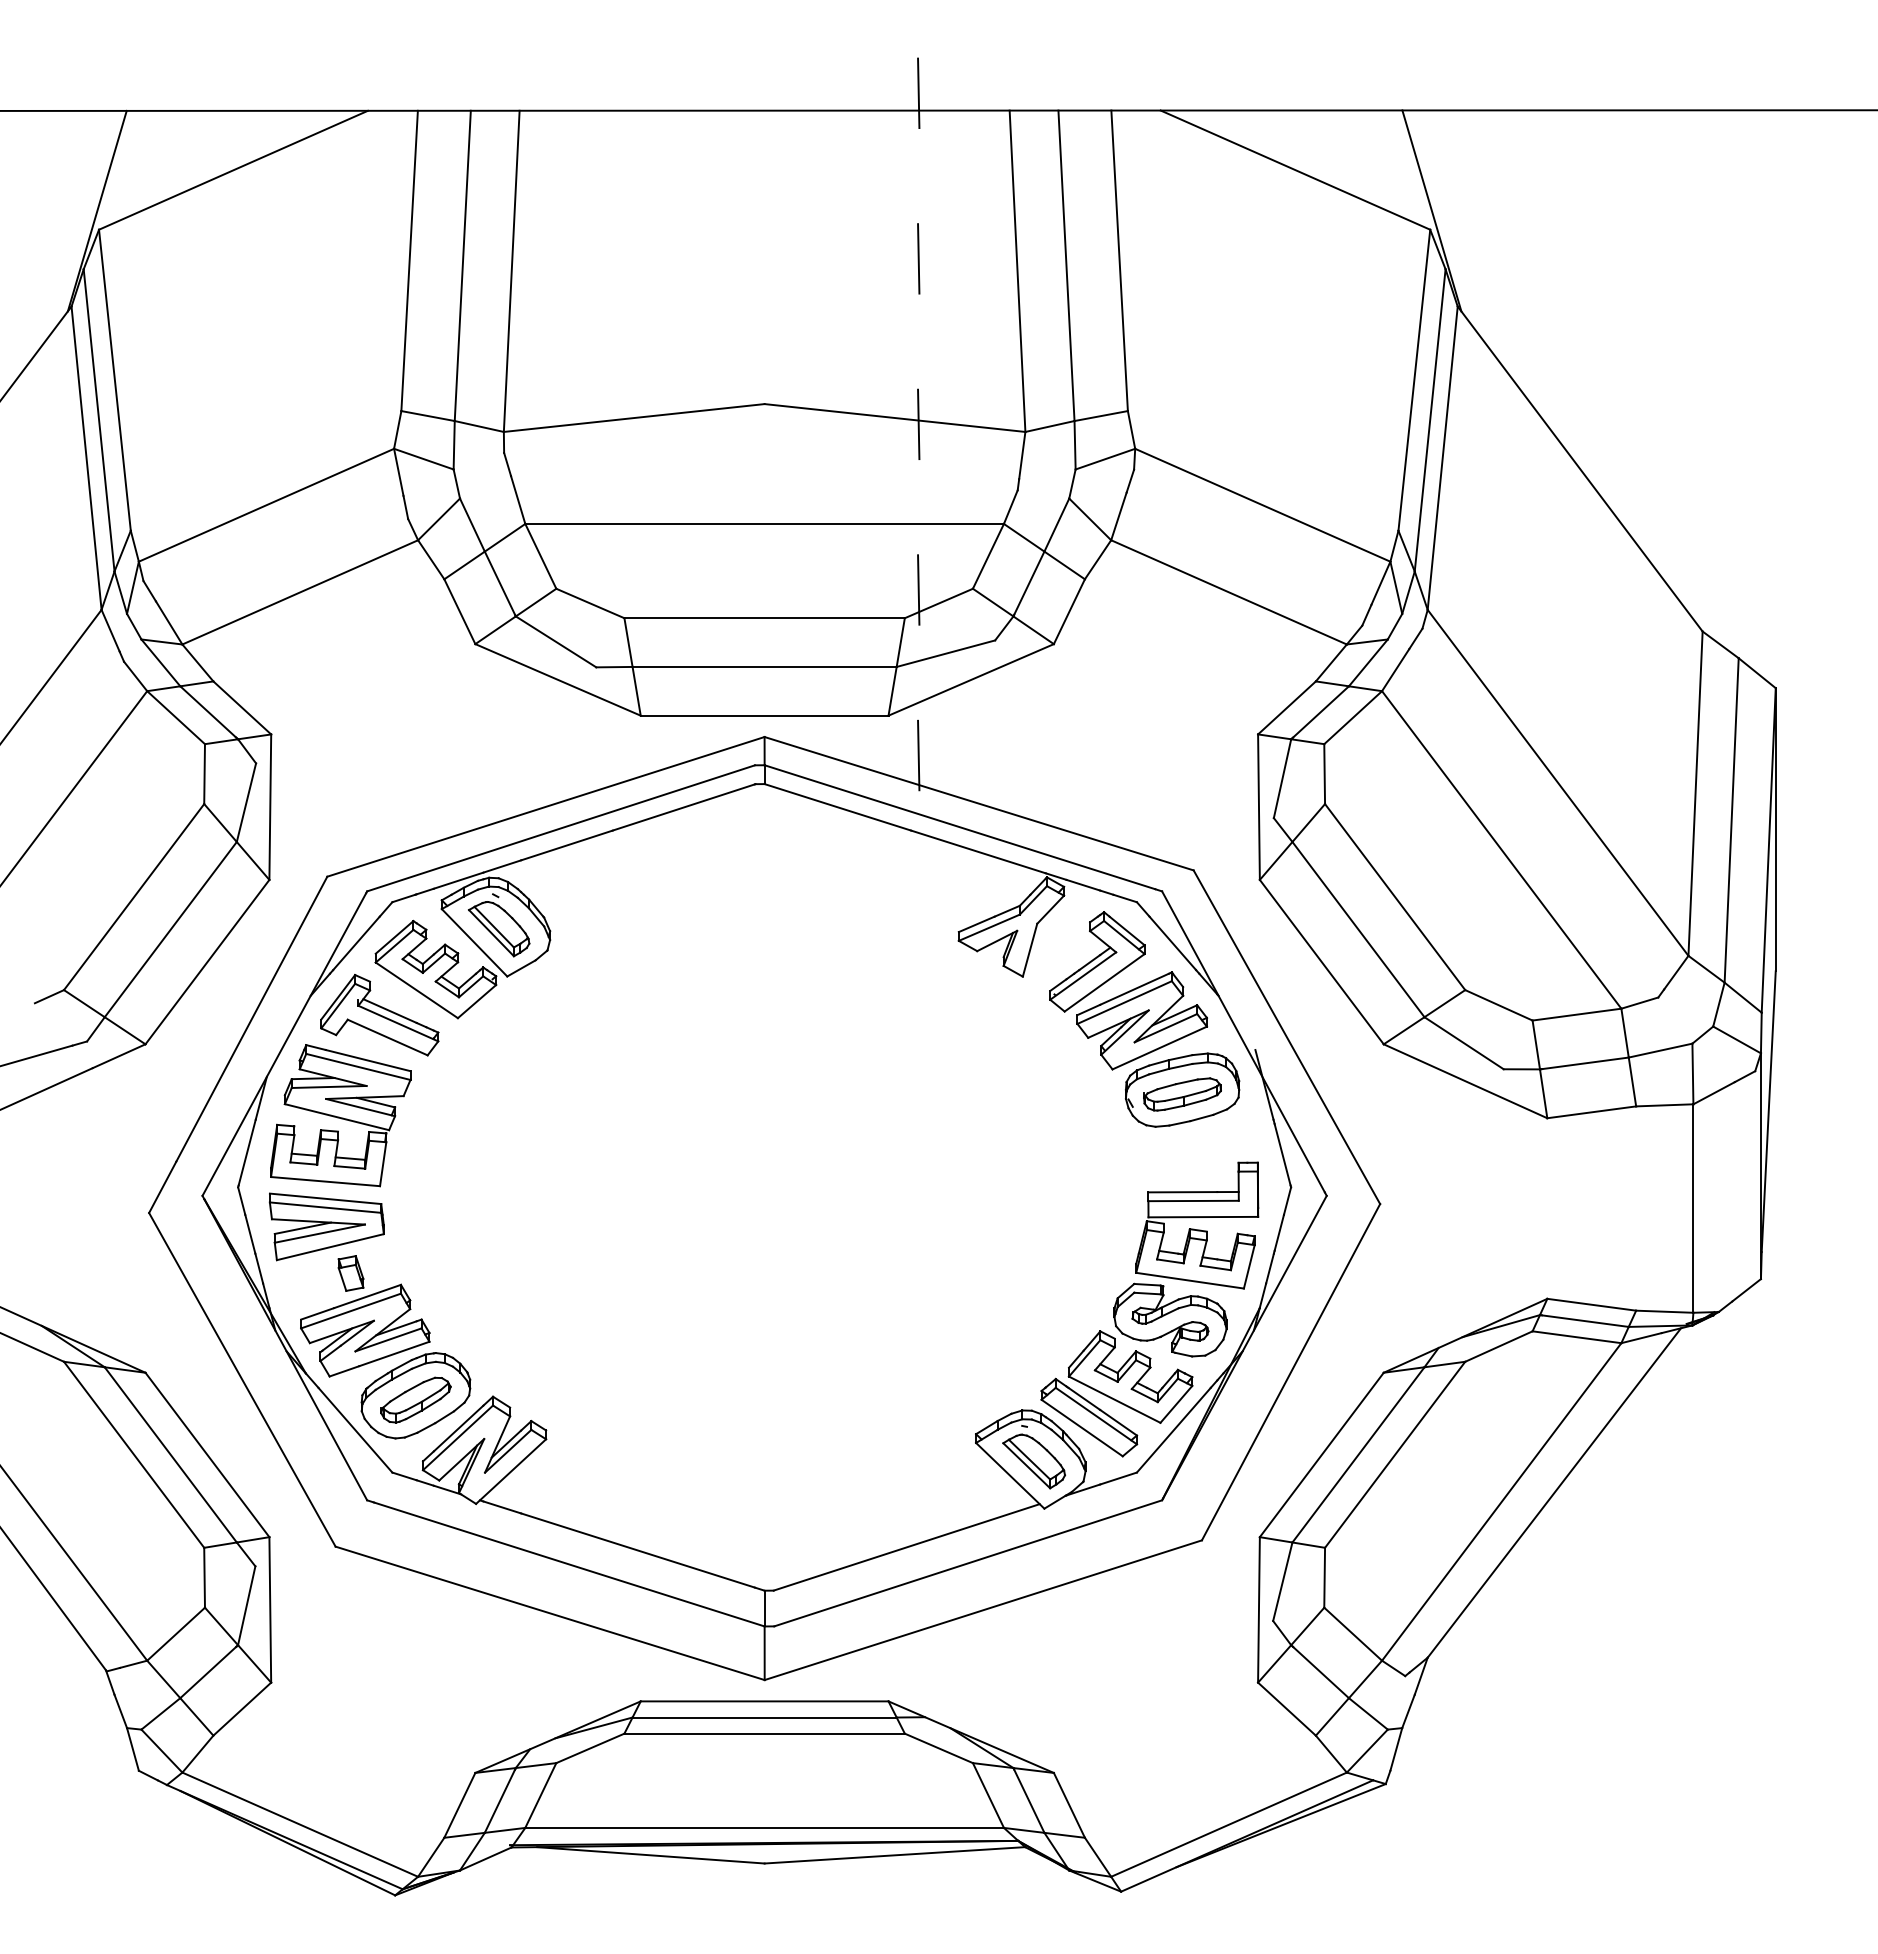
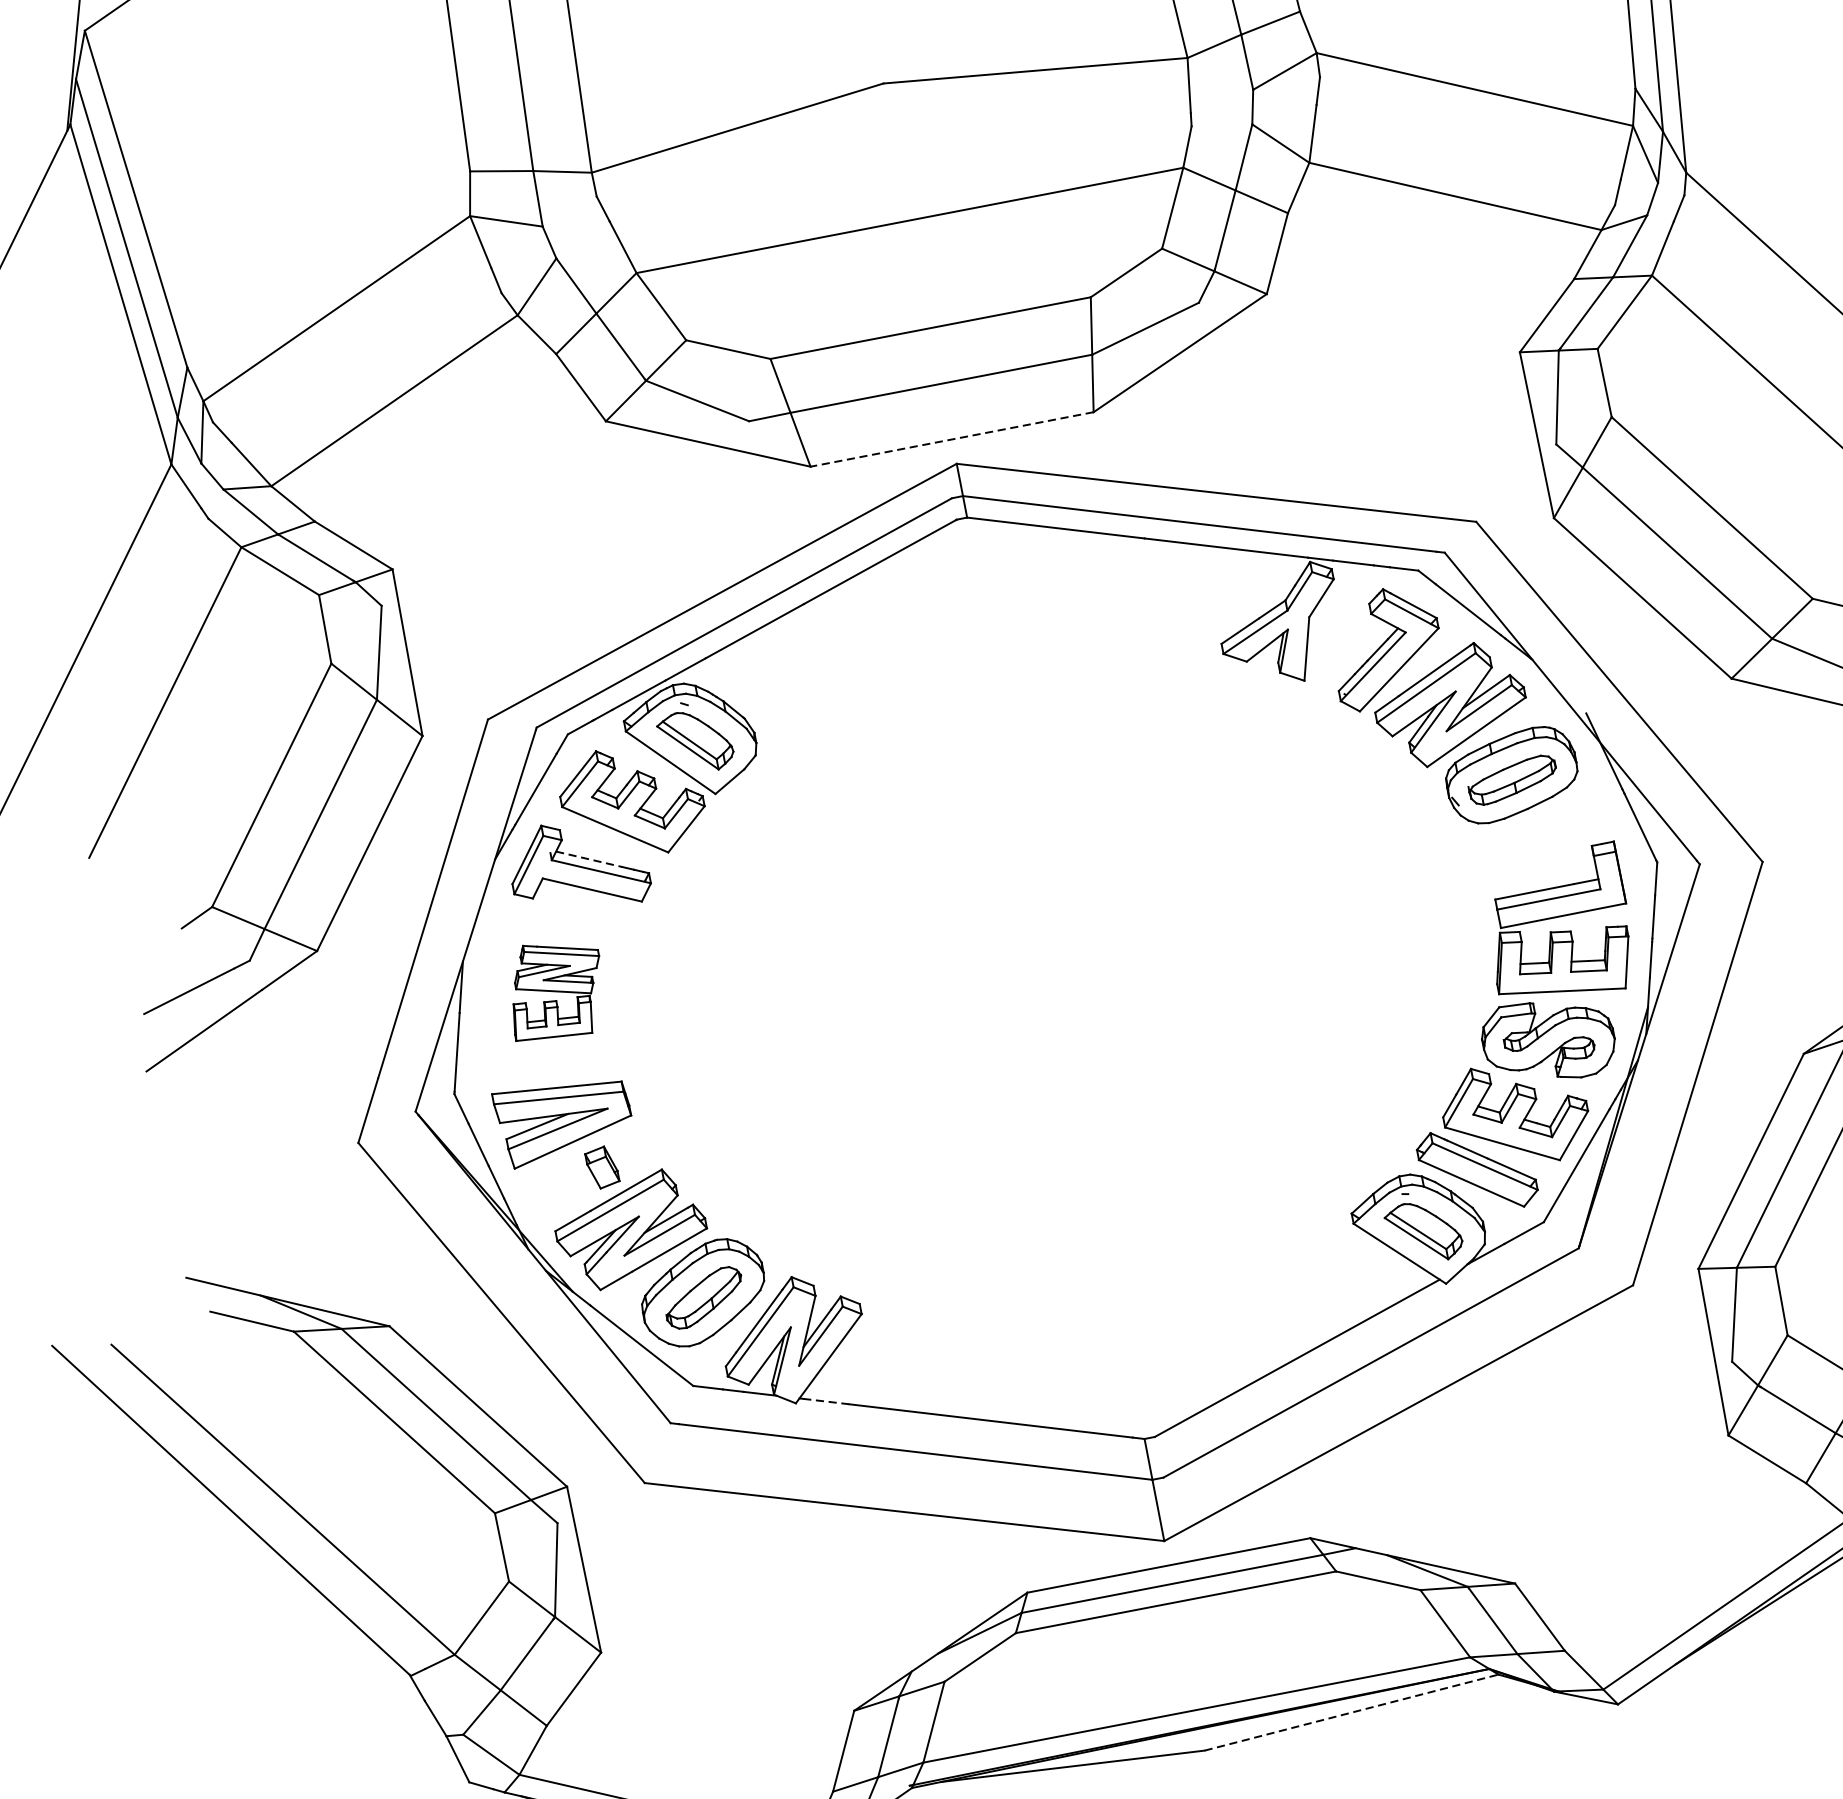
line: (918, 424) -> (1063, 72), removed
line: (918, 589) -> (1100, 261), removed
line: (764, 715) -> (951, 439), solid -> dashed
line: (918, 755) -> (1136, 451), removed
line: (390, 1011) -> (589, 859), solid -> dashed
part: (340, 1115) -> (555, 989), size x0.6
line: (502, 1507) -> (826, 1401), solid -> dashed
line: (894, 1855) -> (1351, 1712), solid -> dashed

